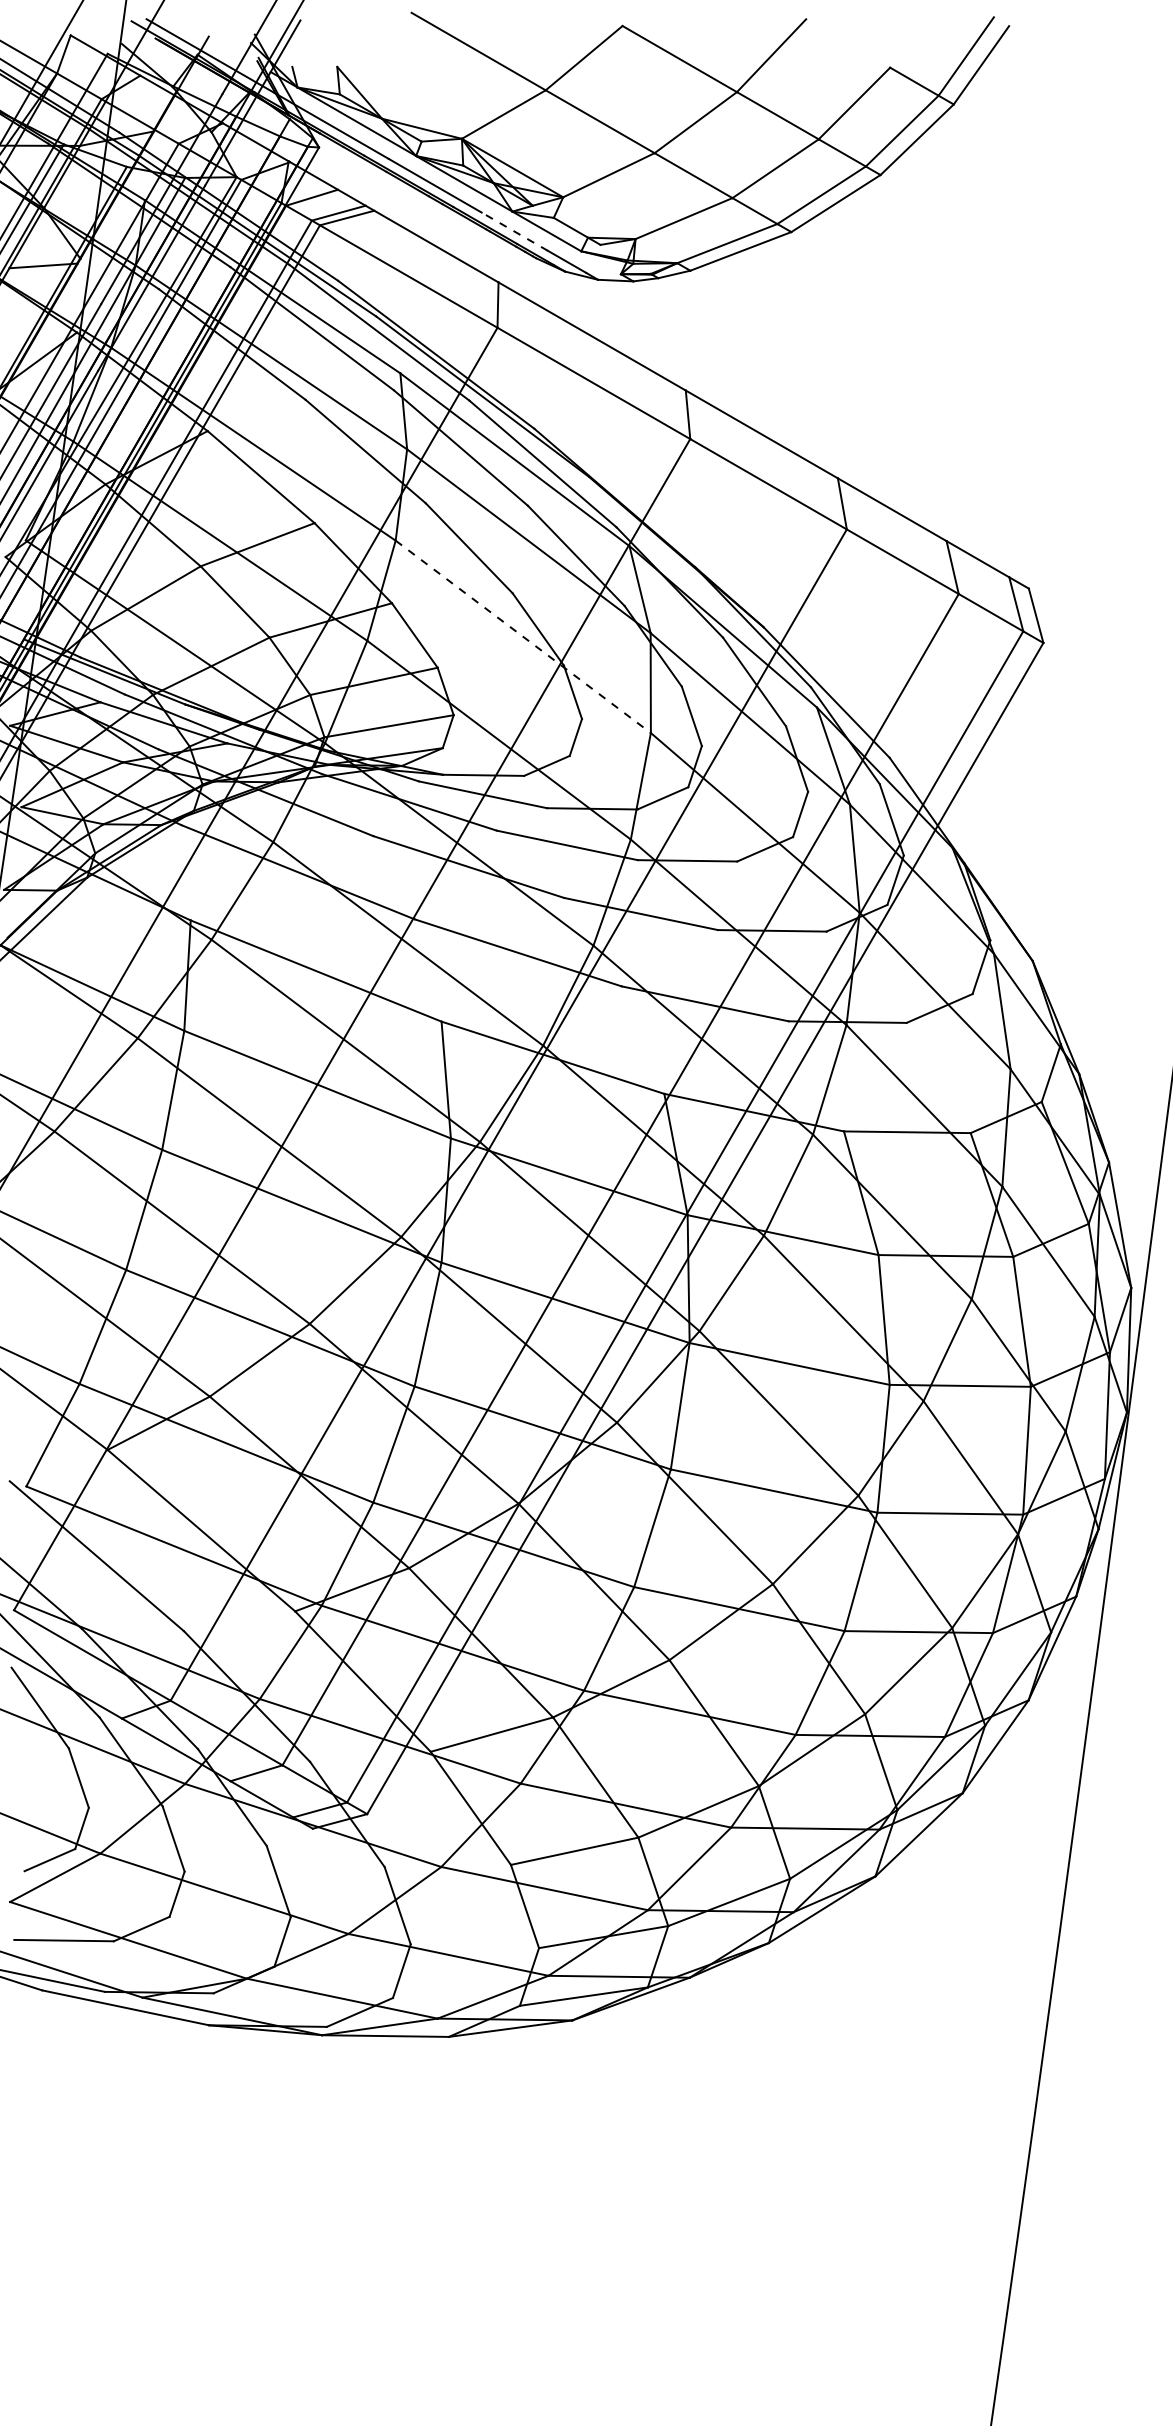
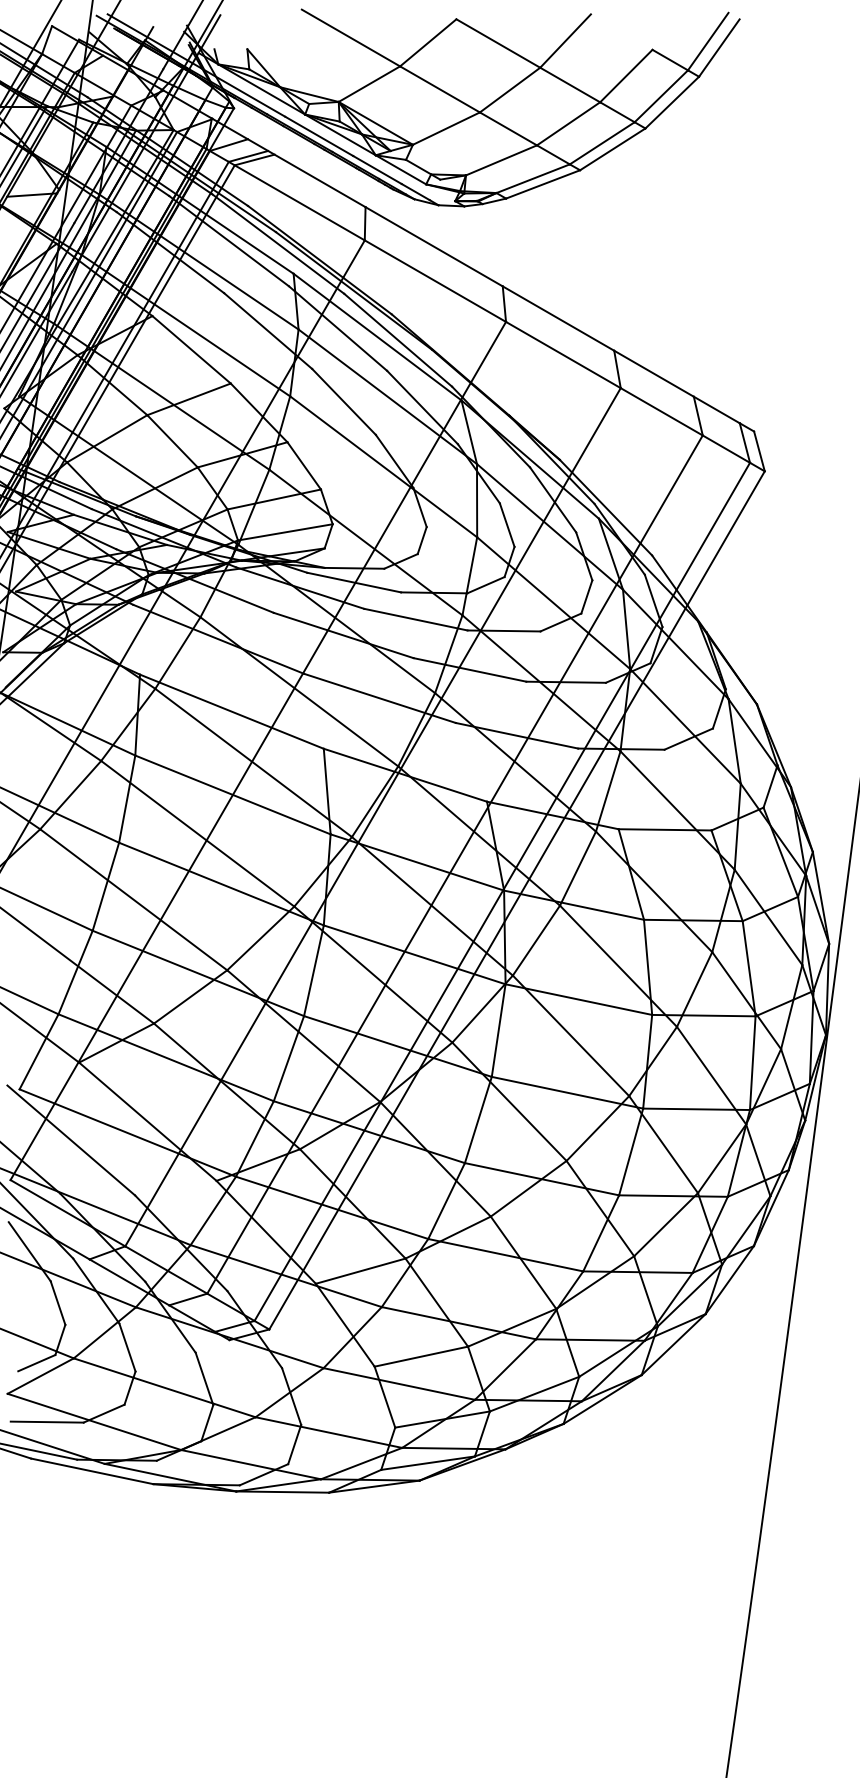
line: (514, 231) -> (377, 169), dashed -> solid
line: (523, 636) -> (383, 466), dashed -> solid

